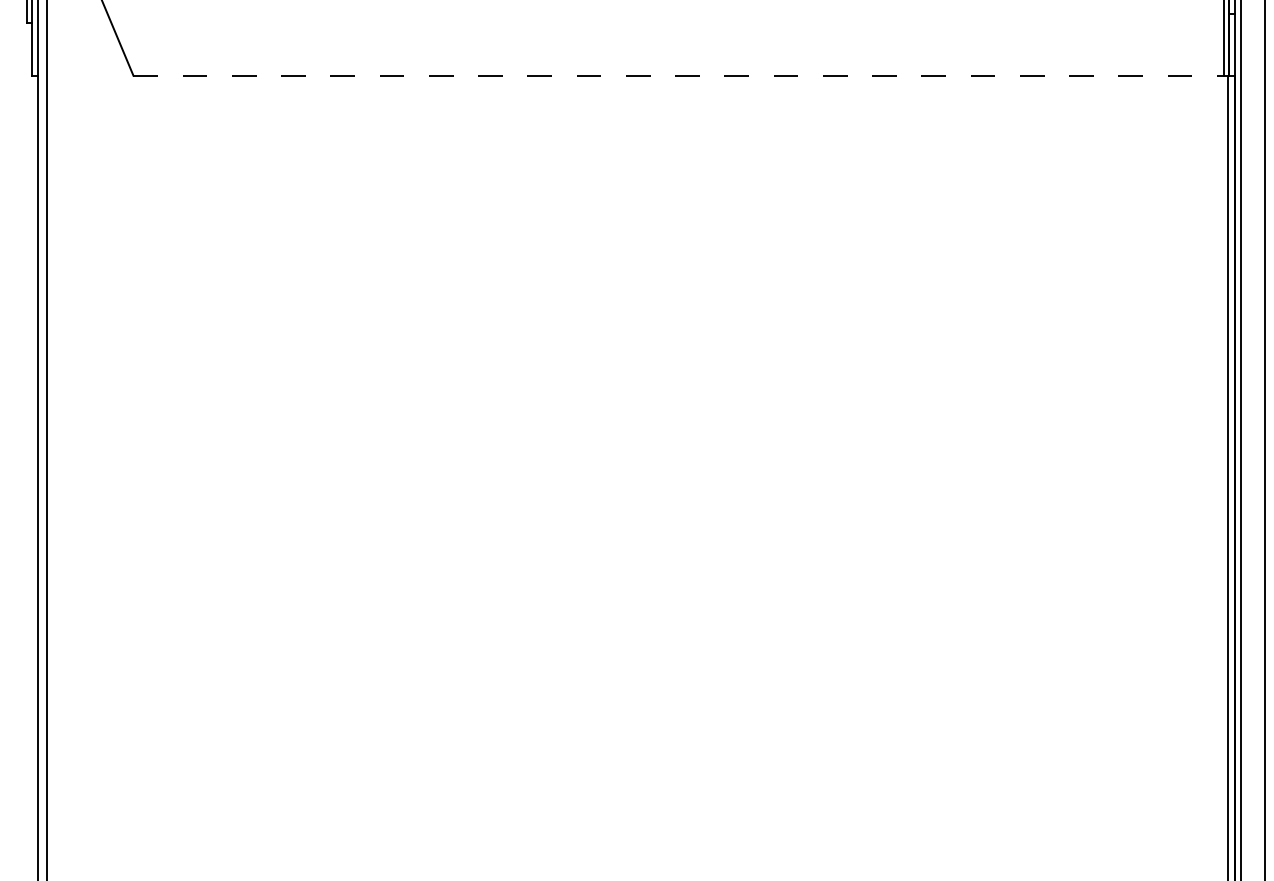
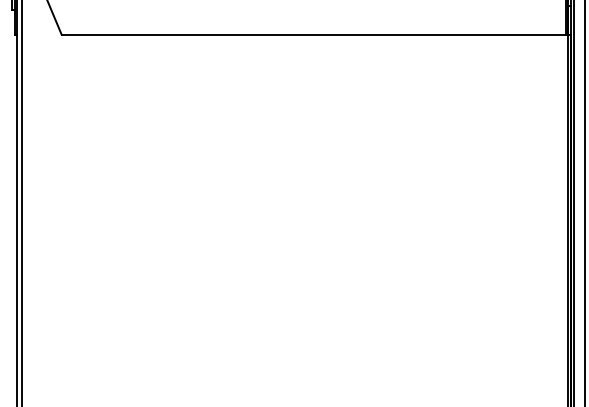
line: (680, 74) -> (314, 34), dashed -> solid

